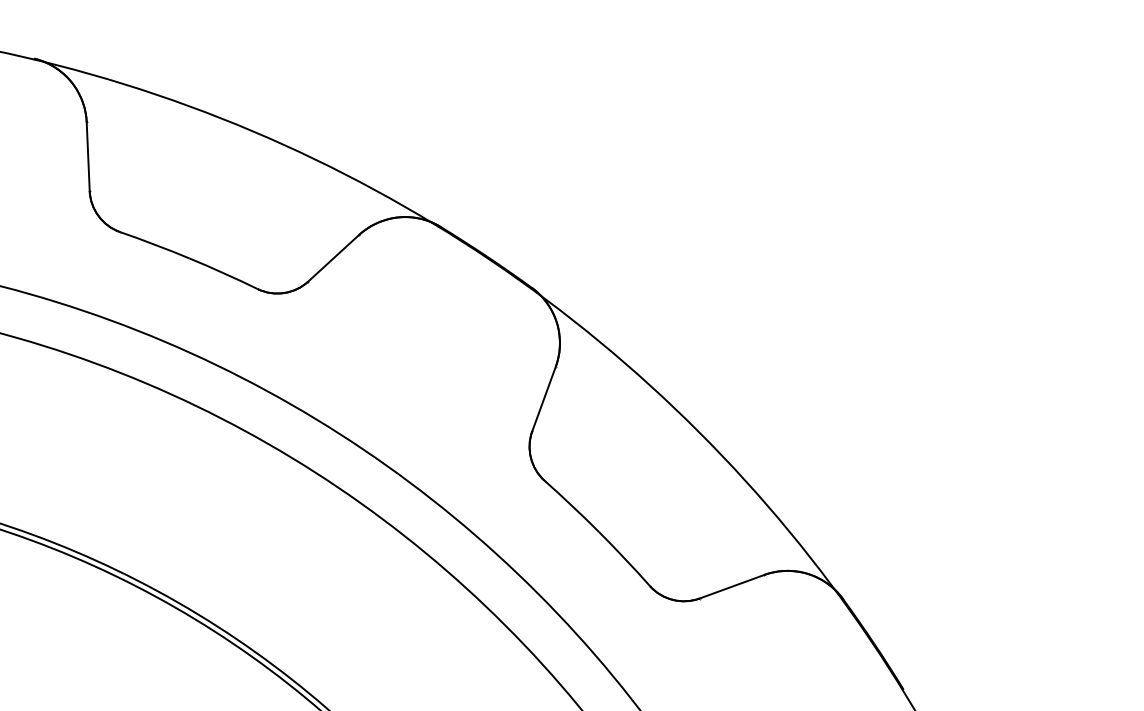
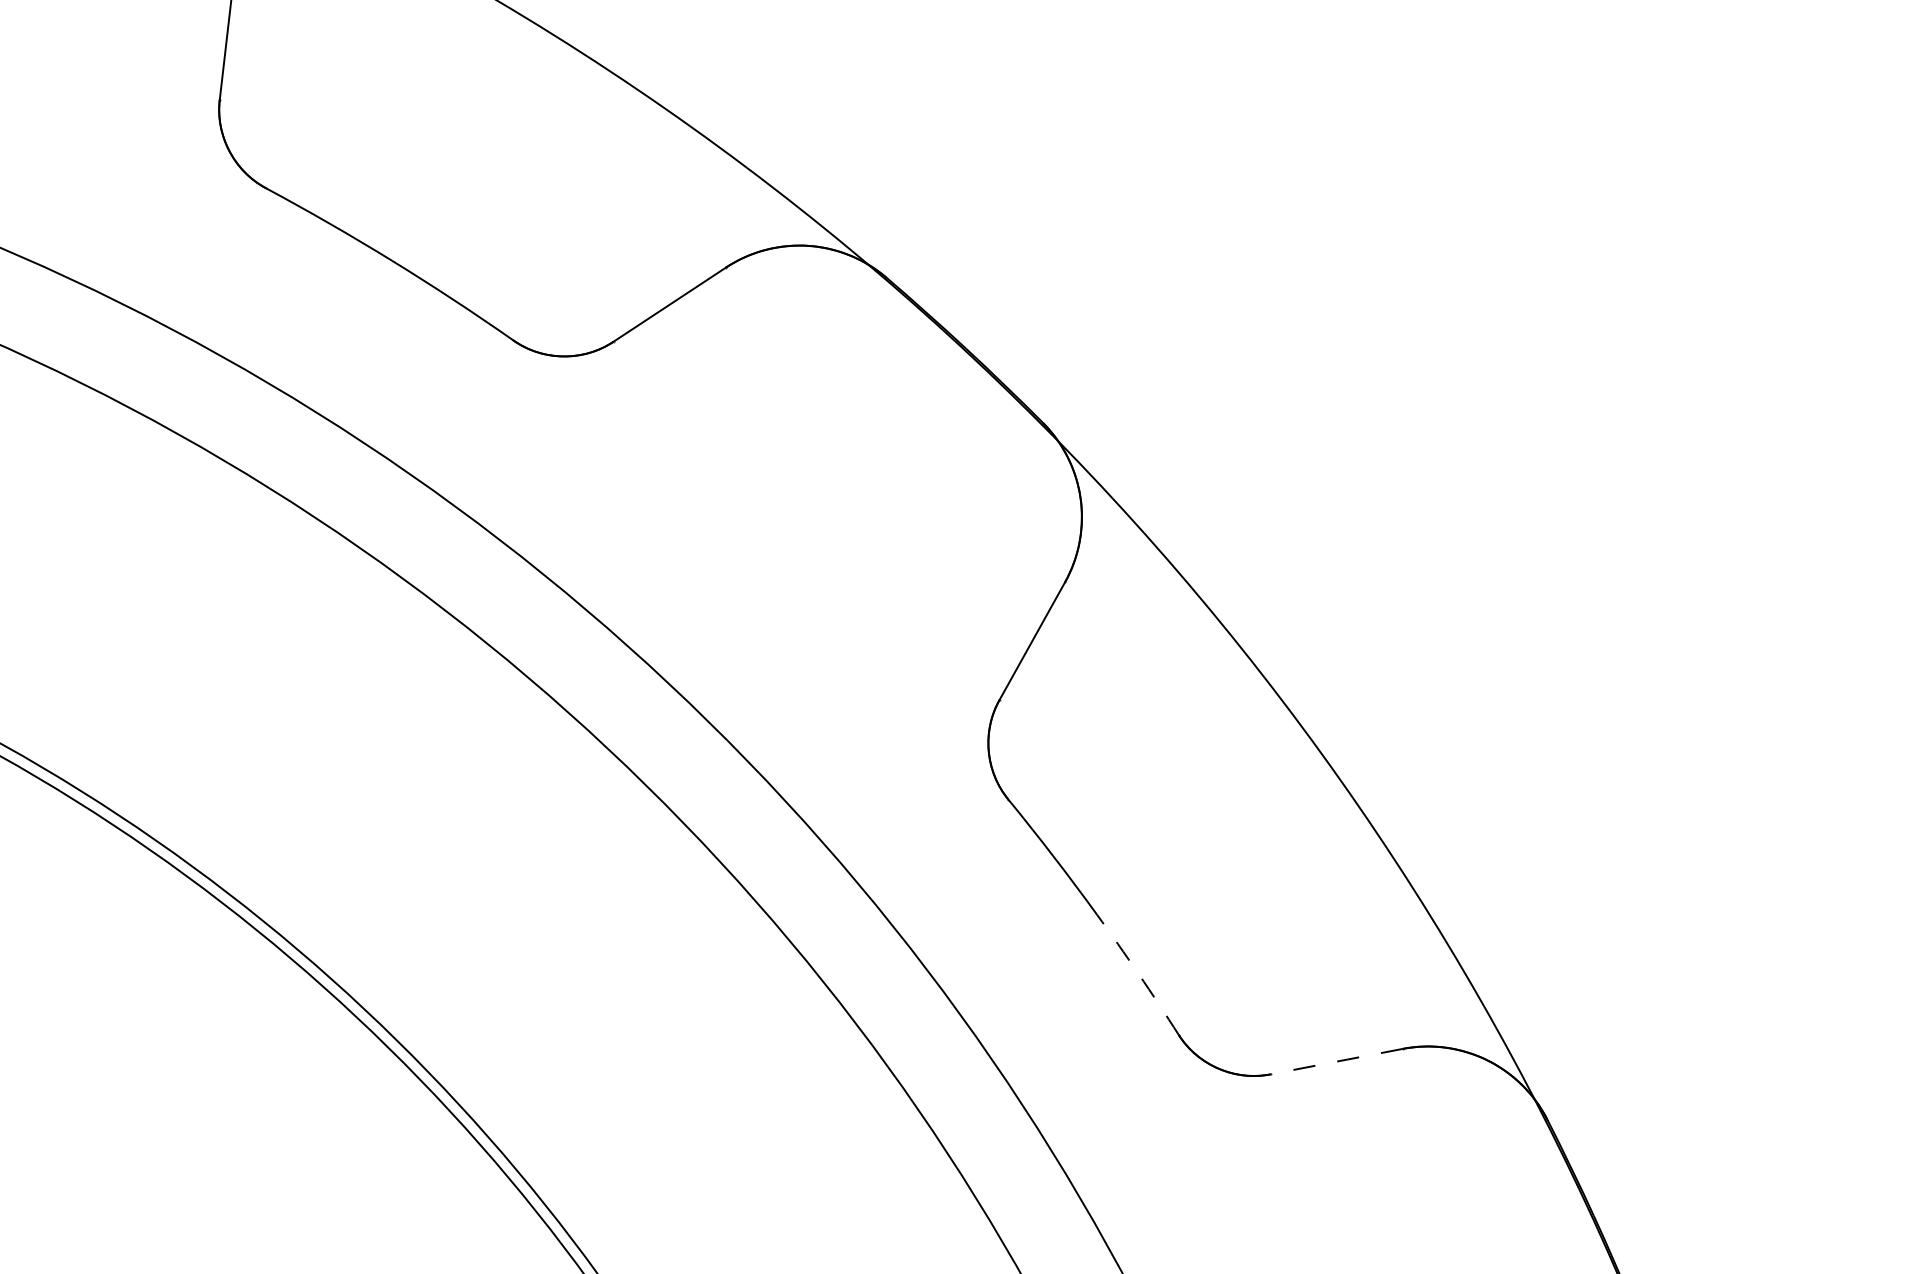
arc: (624, 558) -> (1138, 973), solid -> dashed
line: (731, 586) -> (1336, 1060), solid -> dashed

